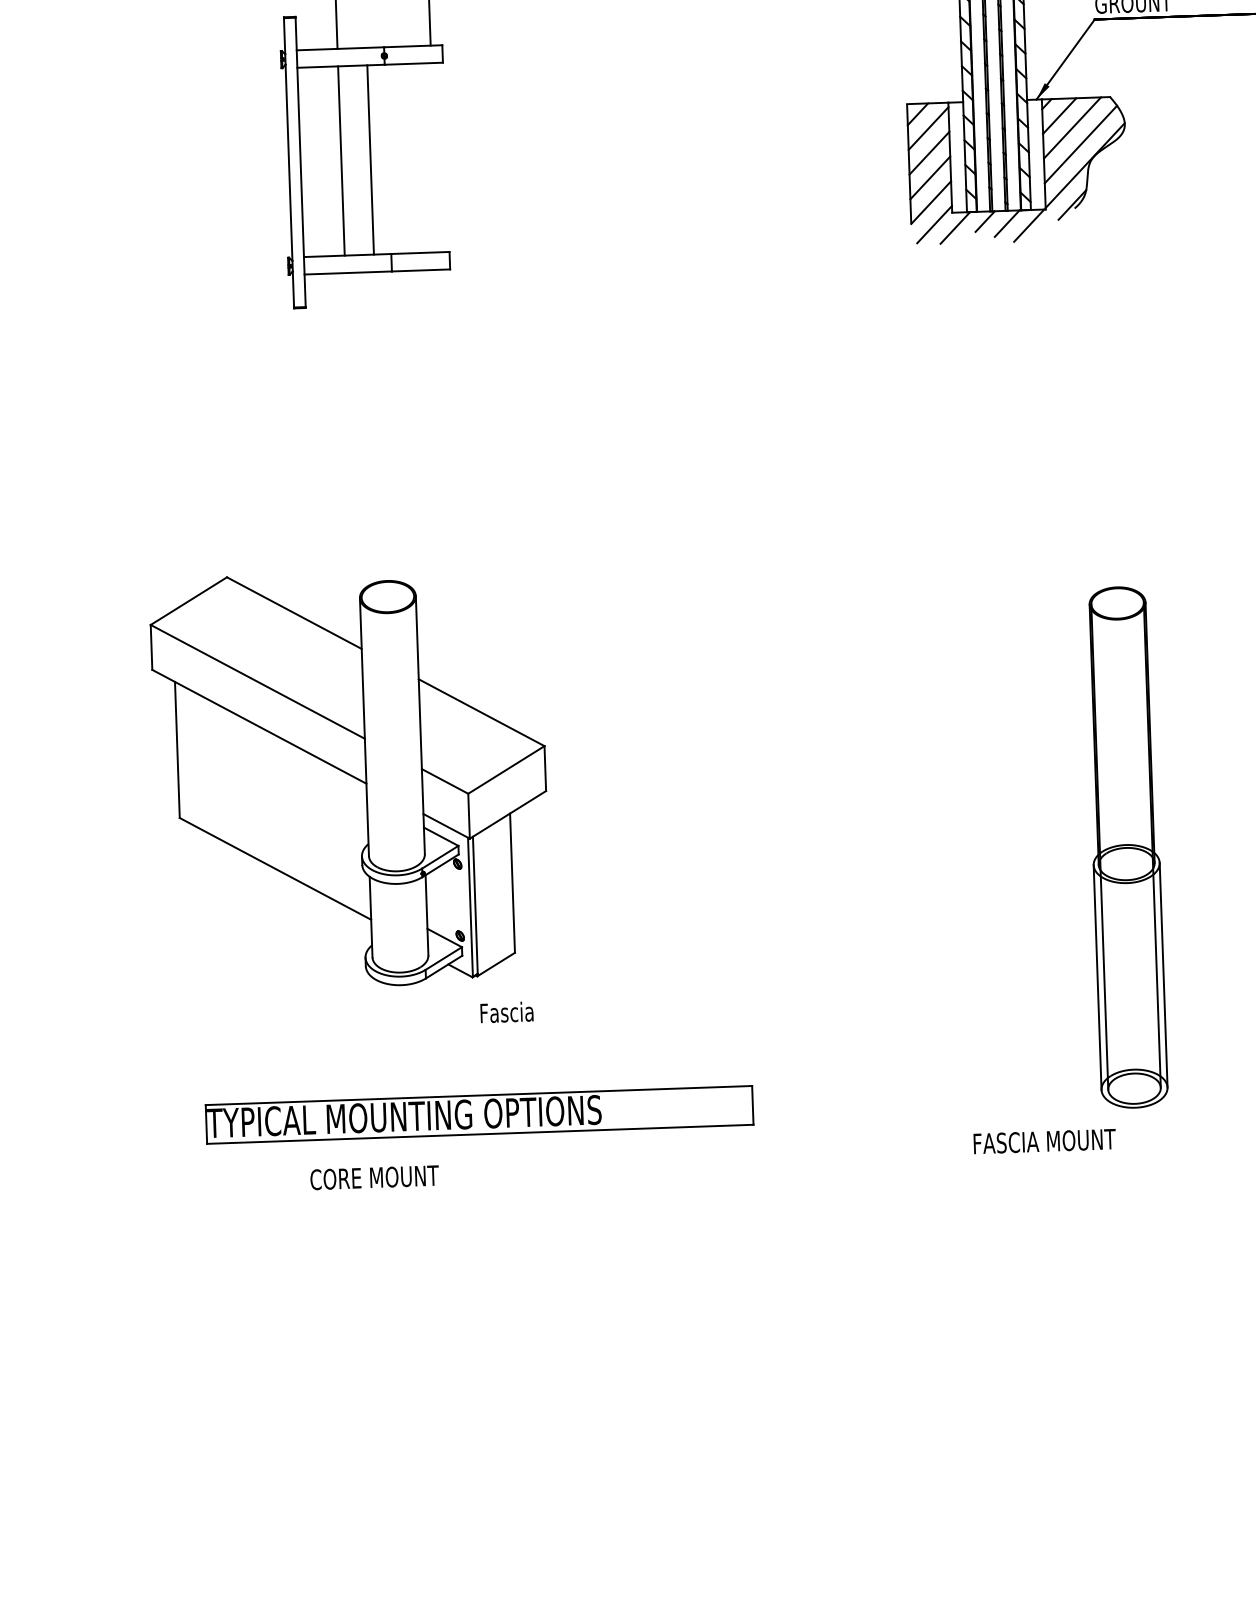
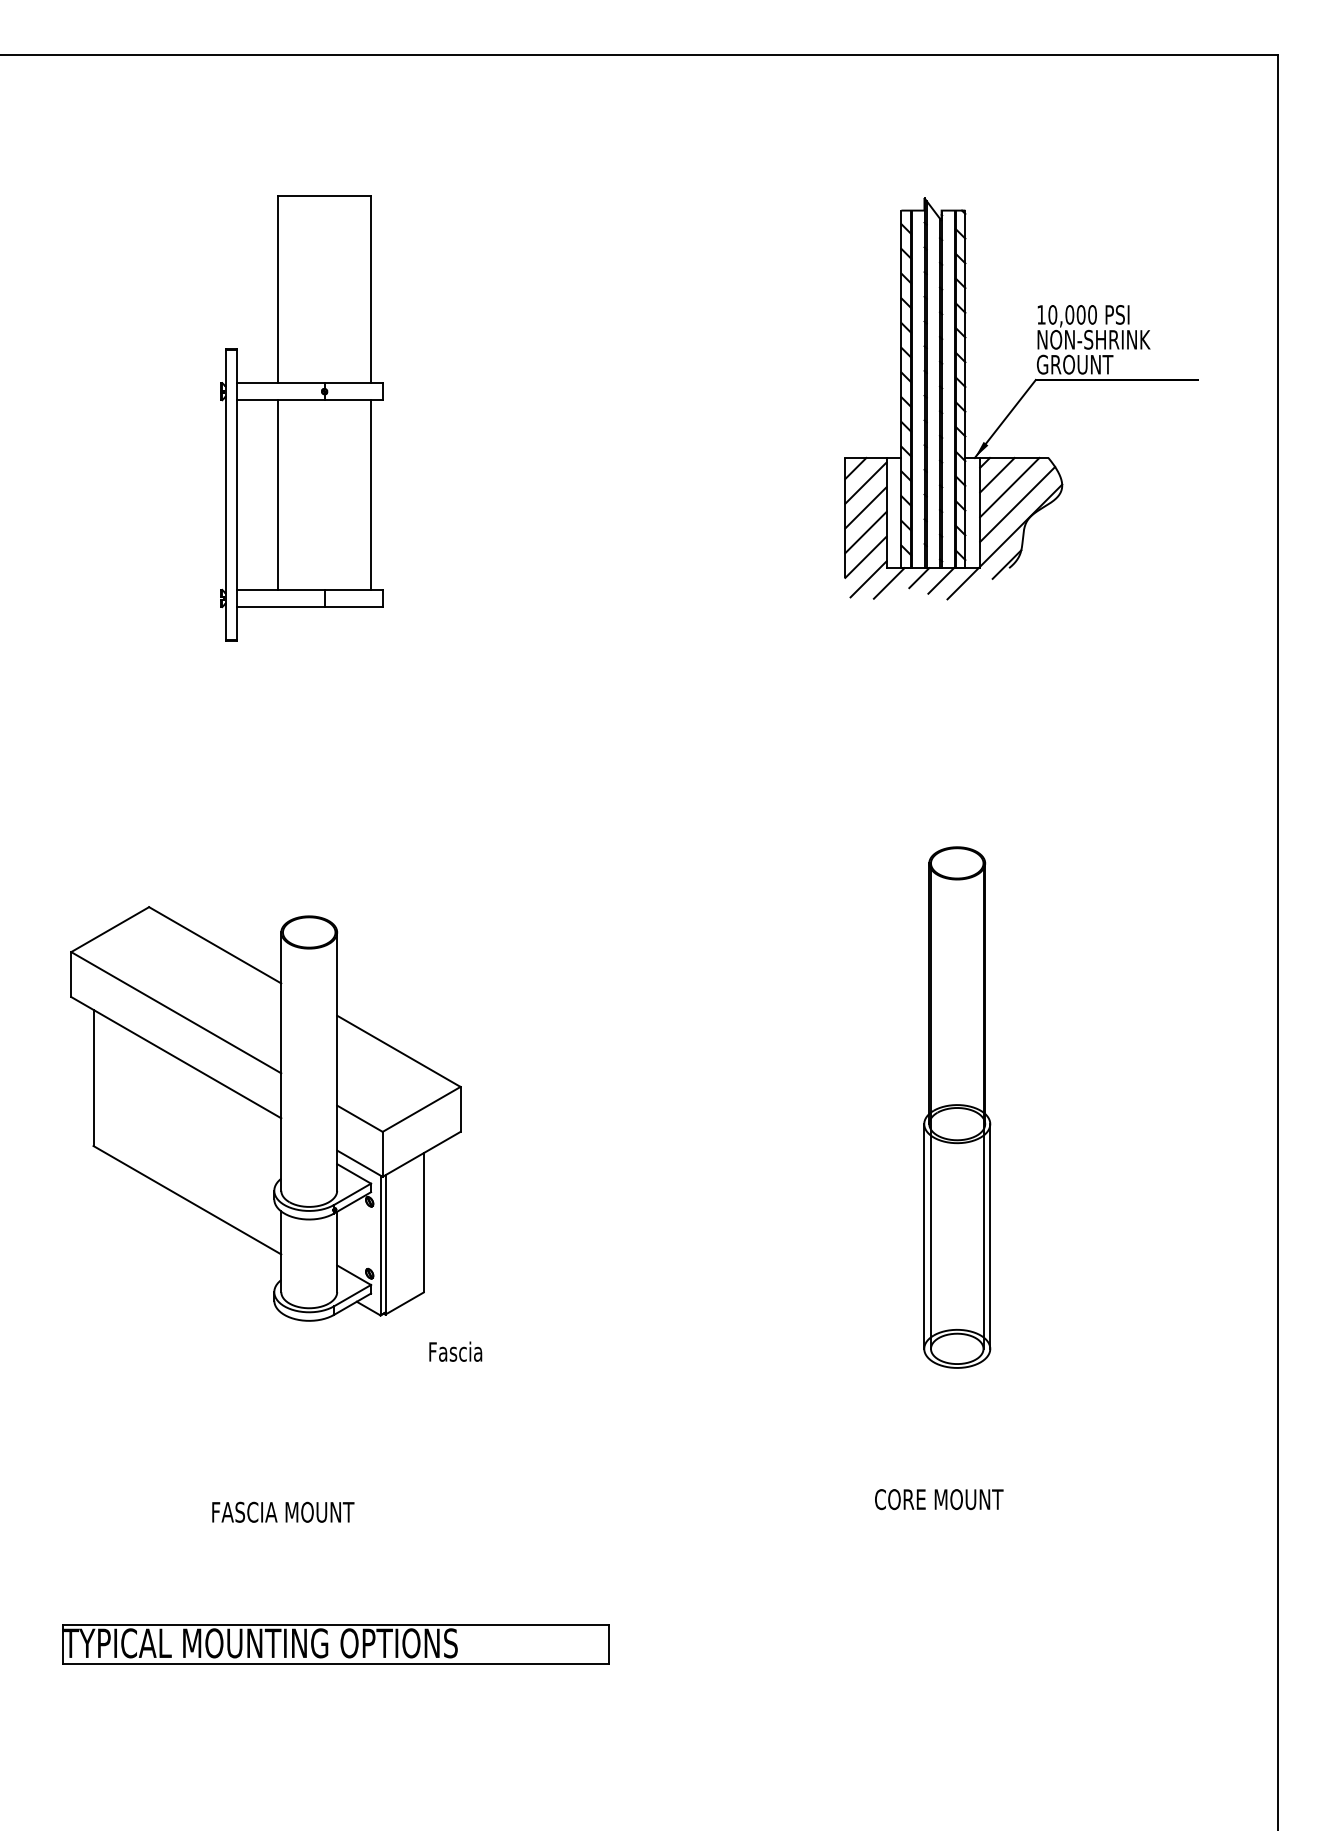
line: (370, 159) -> (371, 494), moved
part: (1126, 847) -> (957, 1107), moved
text: (506, 1012) -> (455, 1351), moved
part: (479, 1115) -> (335, 1644), moved
text: (1044, 1141) -> (946, 1499), FASCIA MOUNT -> CORE MOUNT
text: (381, 1176) -> (282, 1511), CORE MOUNT -> FASCIA MOUNT

